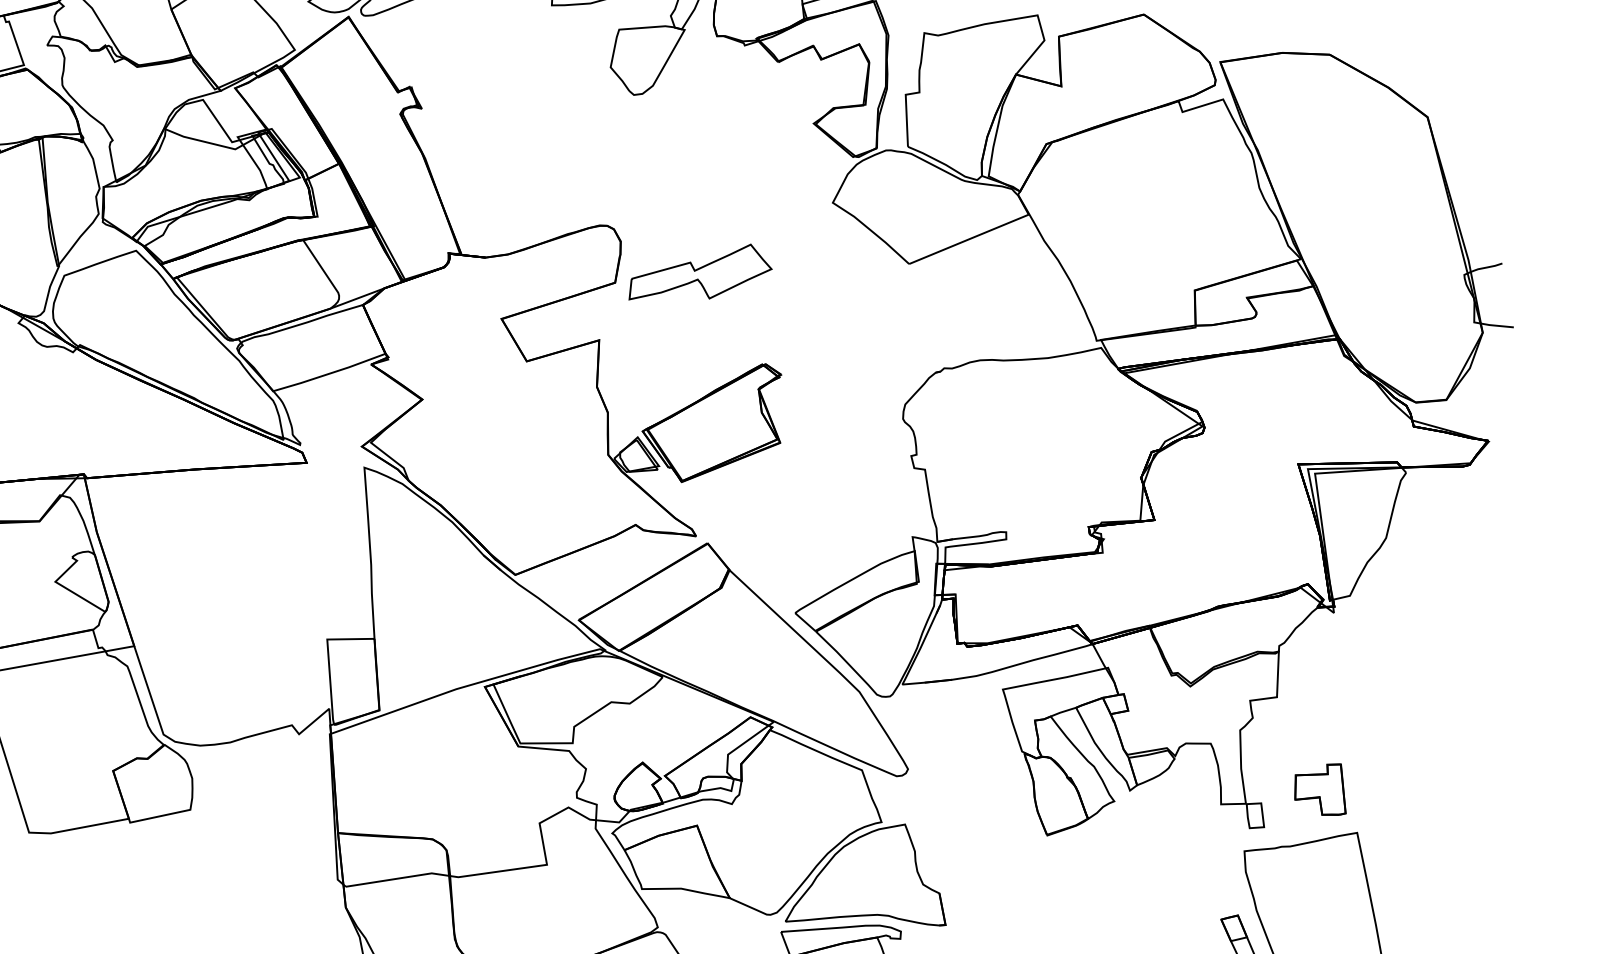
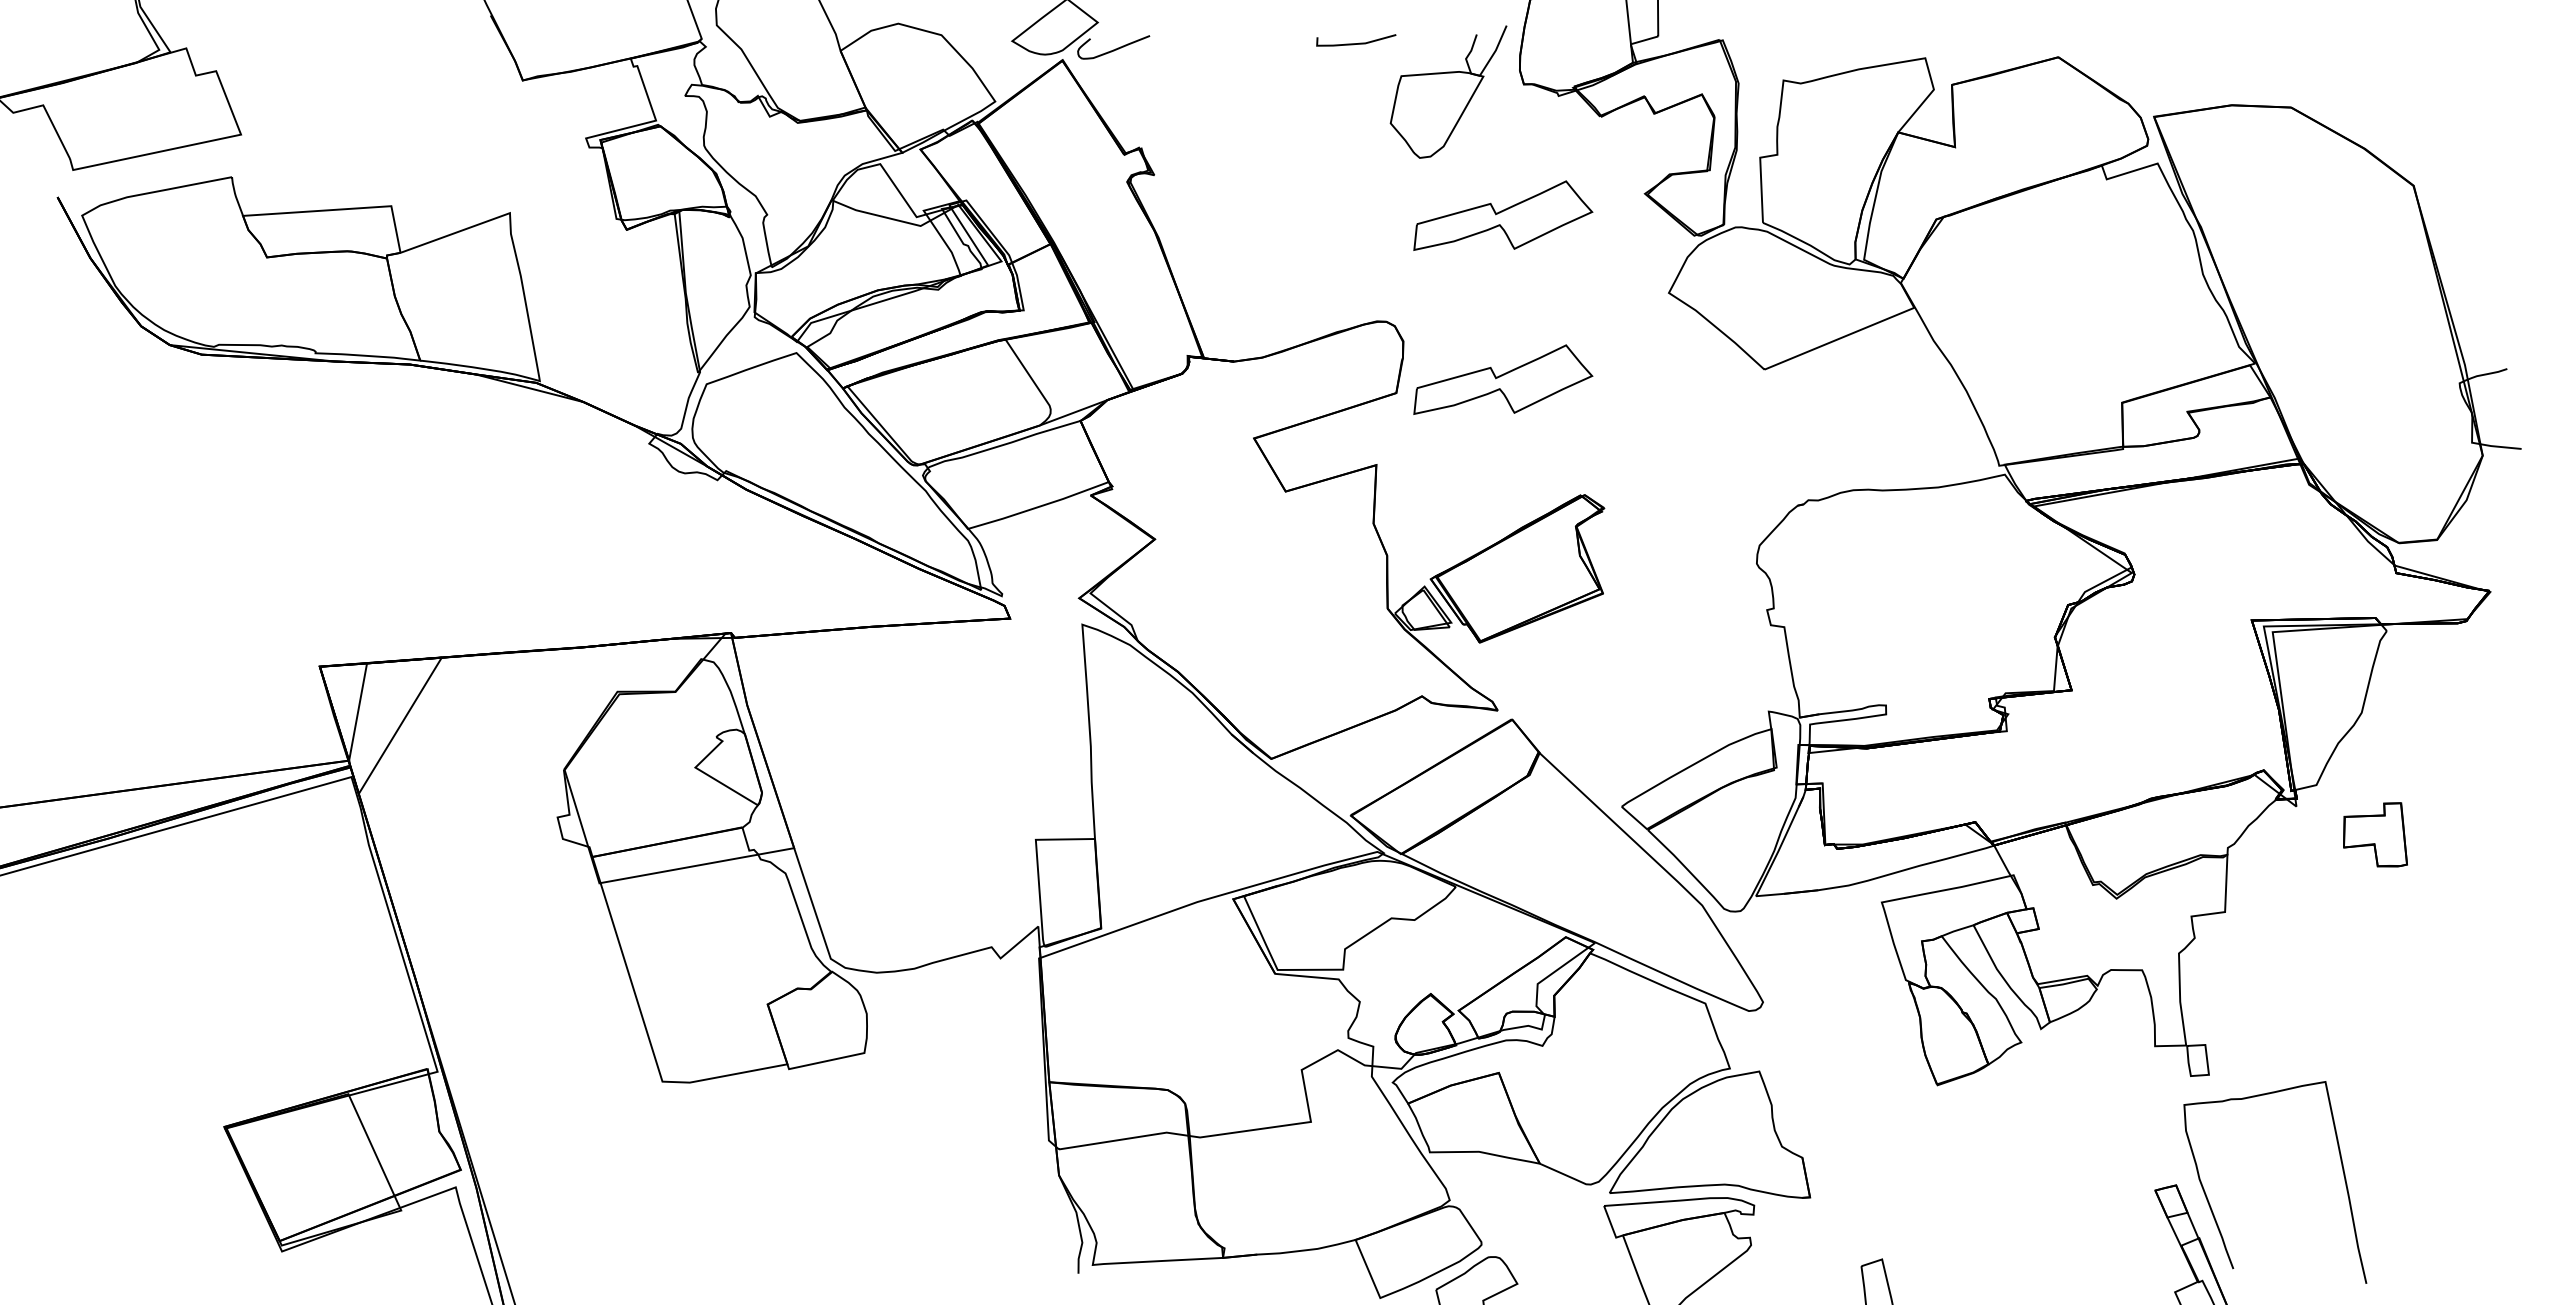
part: (700, 140) -> (1503, 215), added
part: (1320, 789) -> (2375, 834), moved

